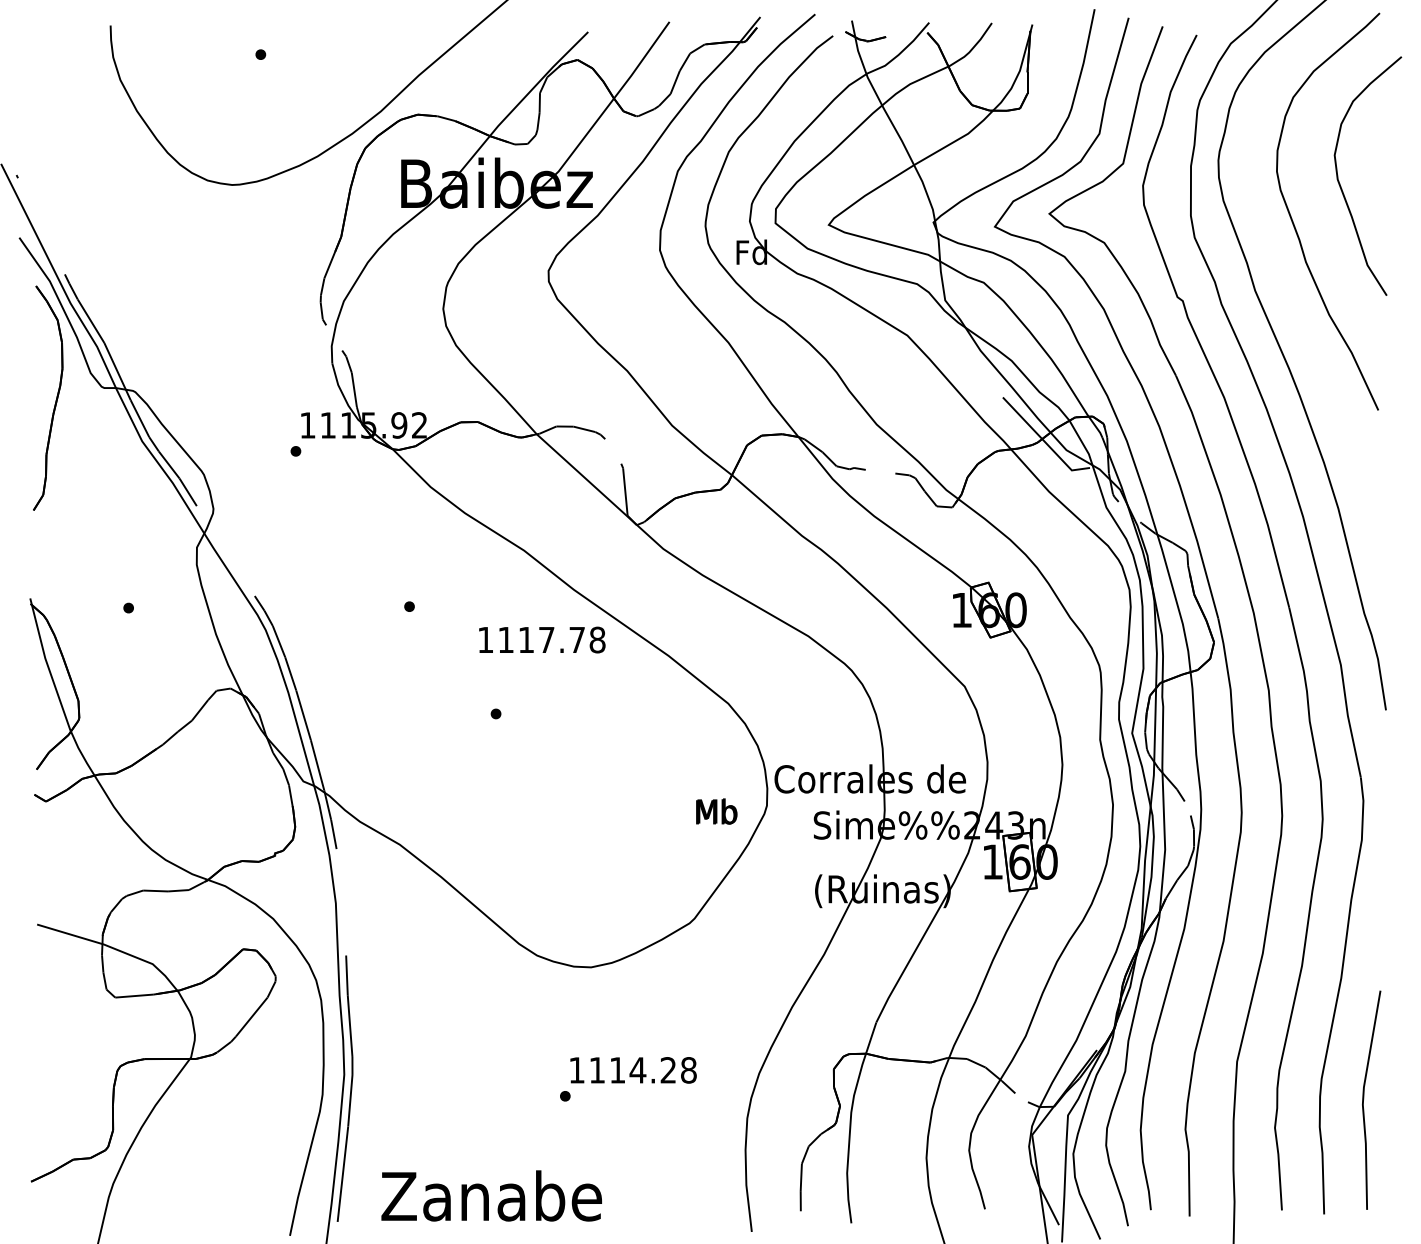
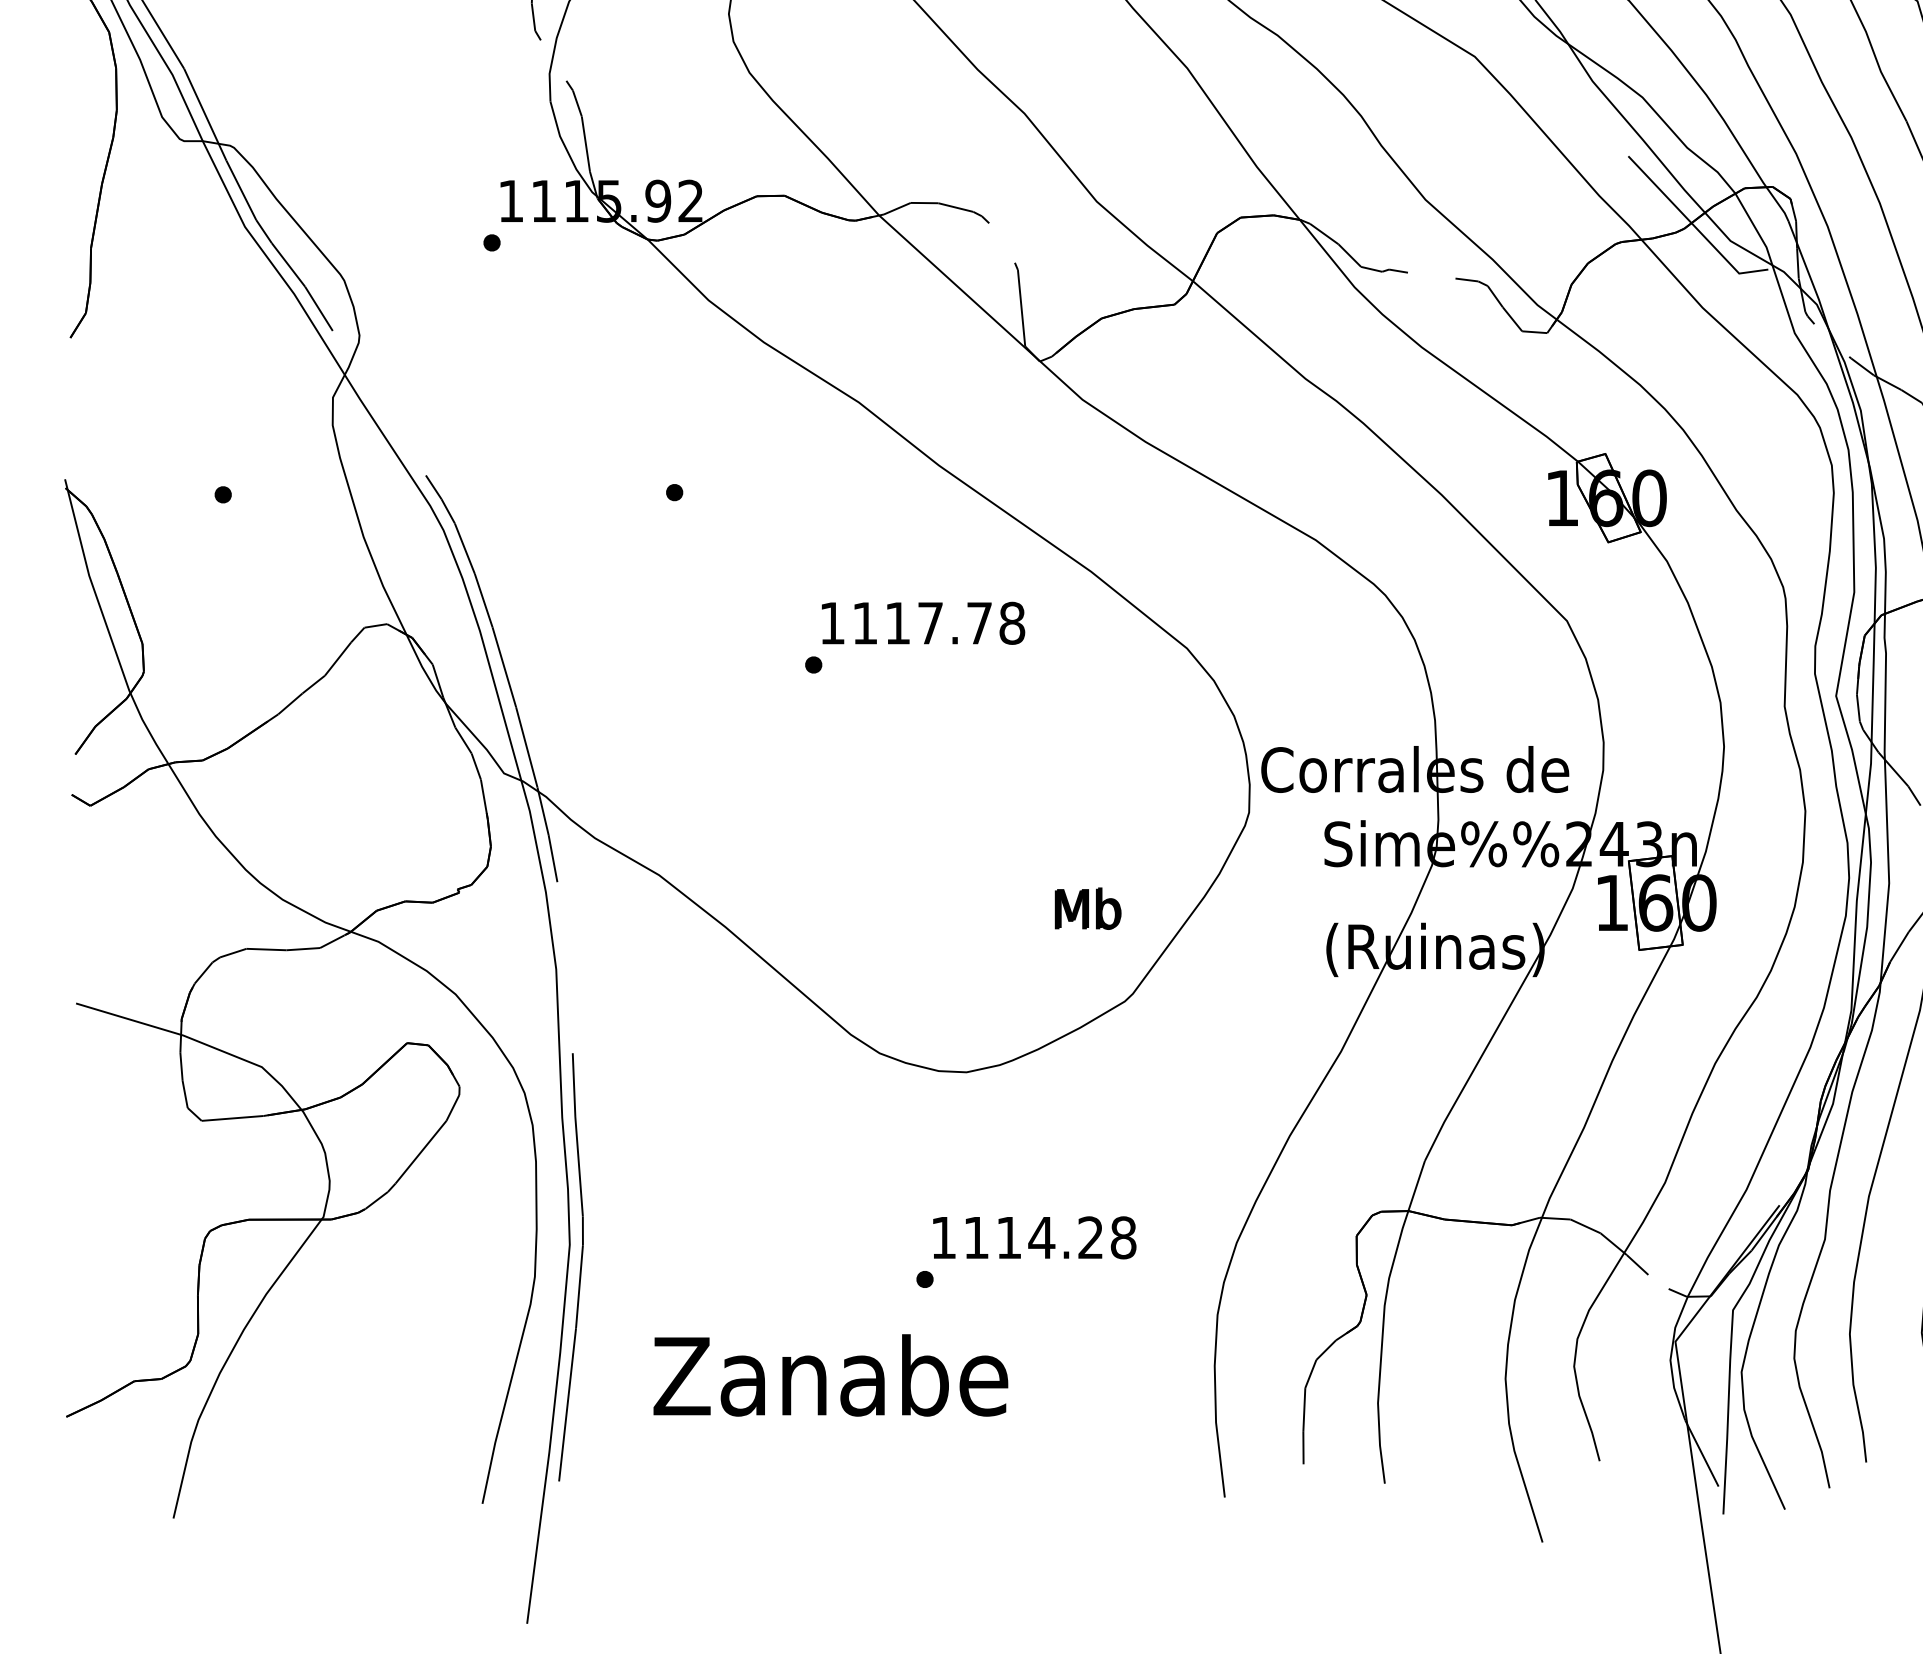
text: (542, 639) -> (923, 622), moved
text: (716, 811) -> (1087, 908), moved
text: (491, 1195) -> (830, 1374), moved

